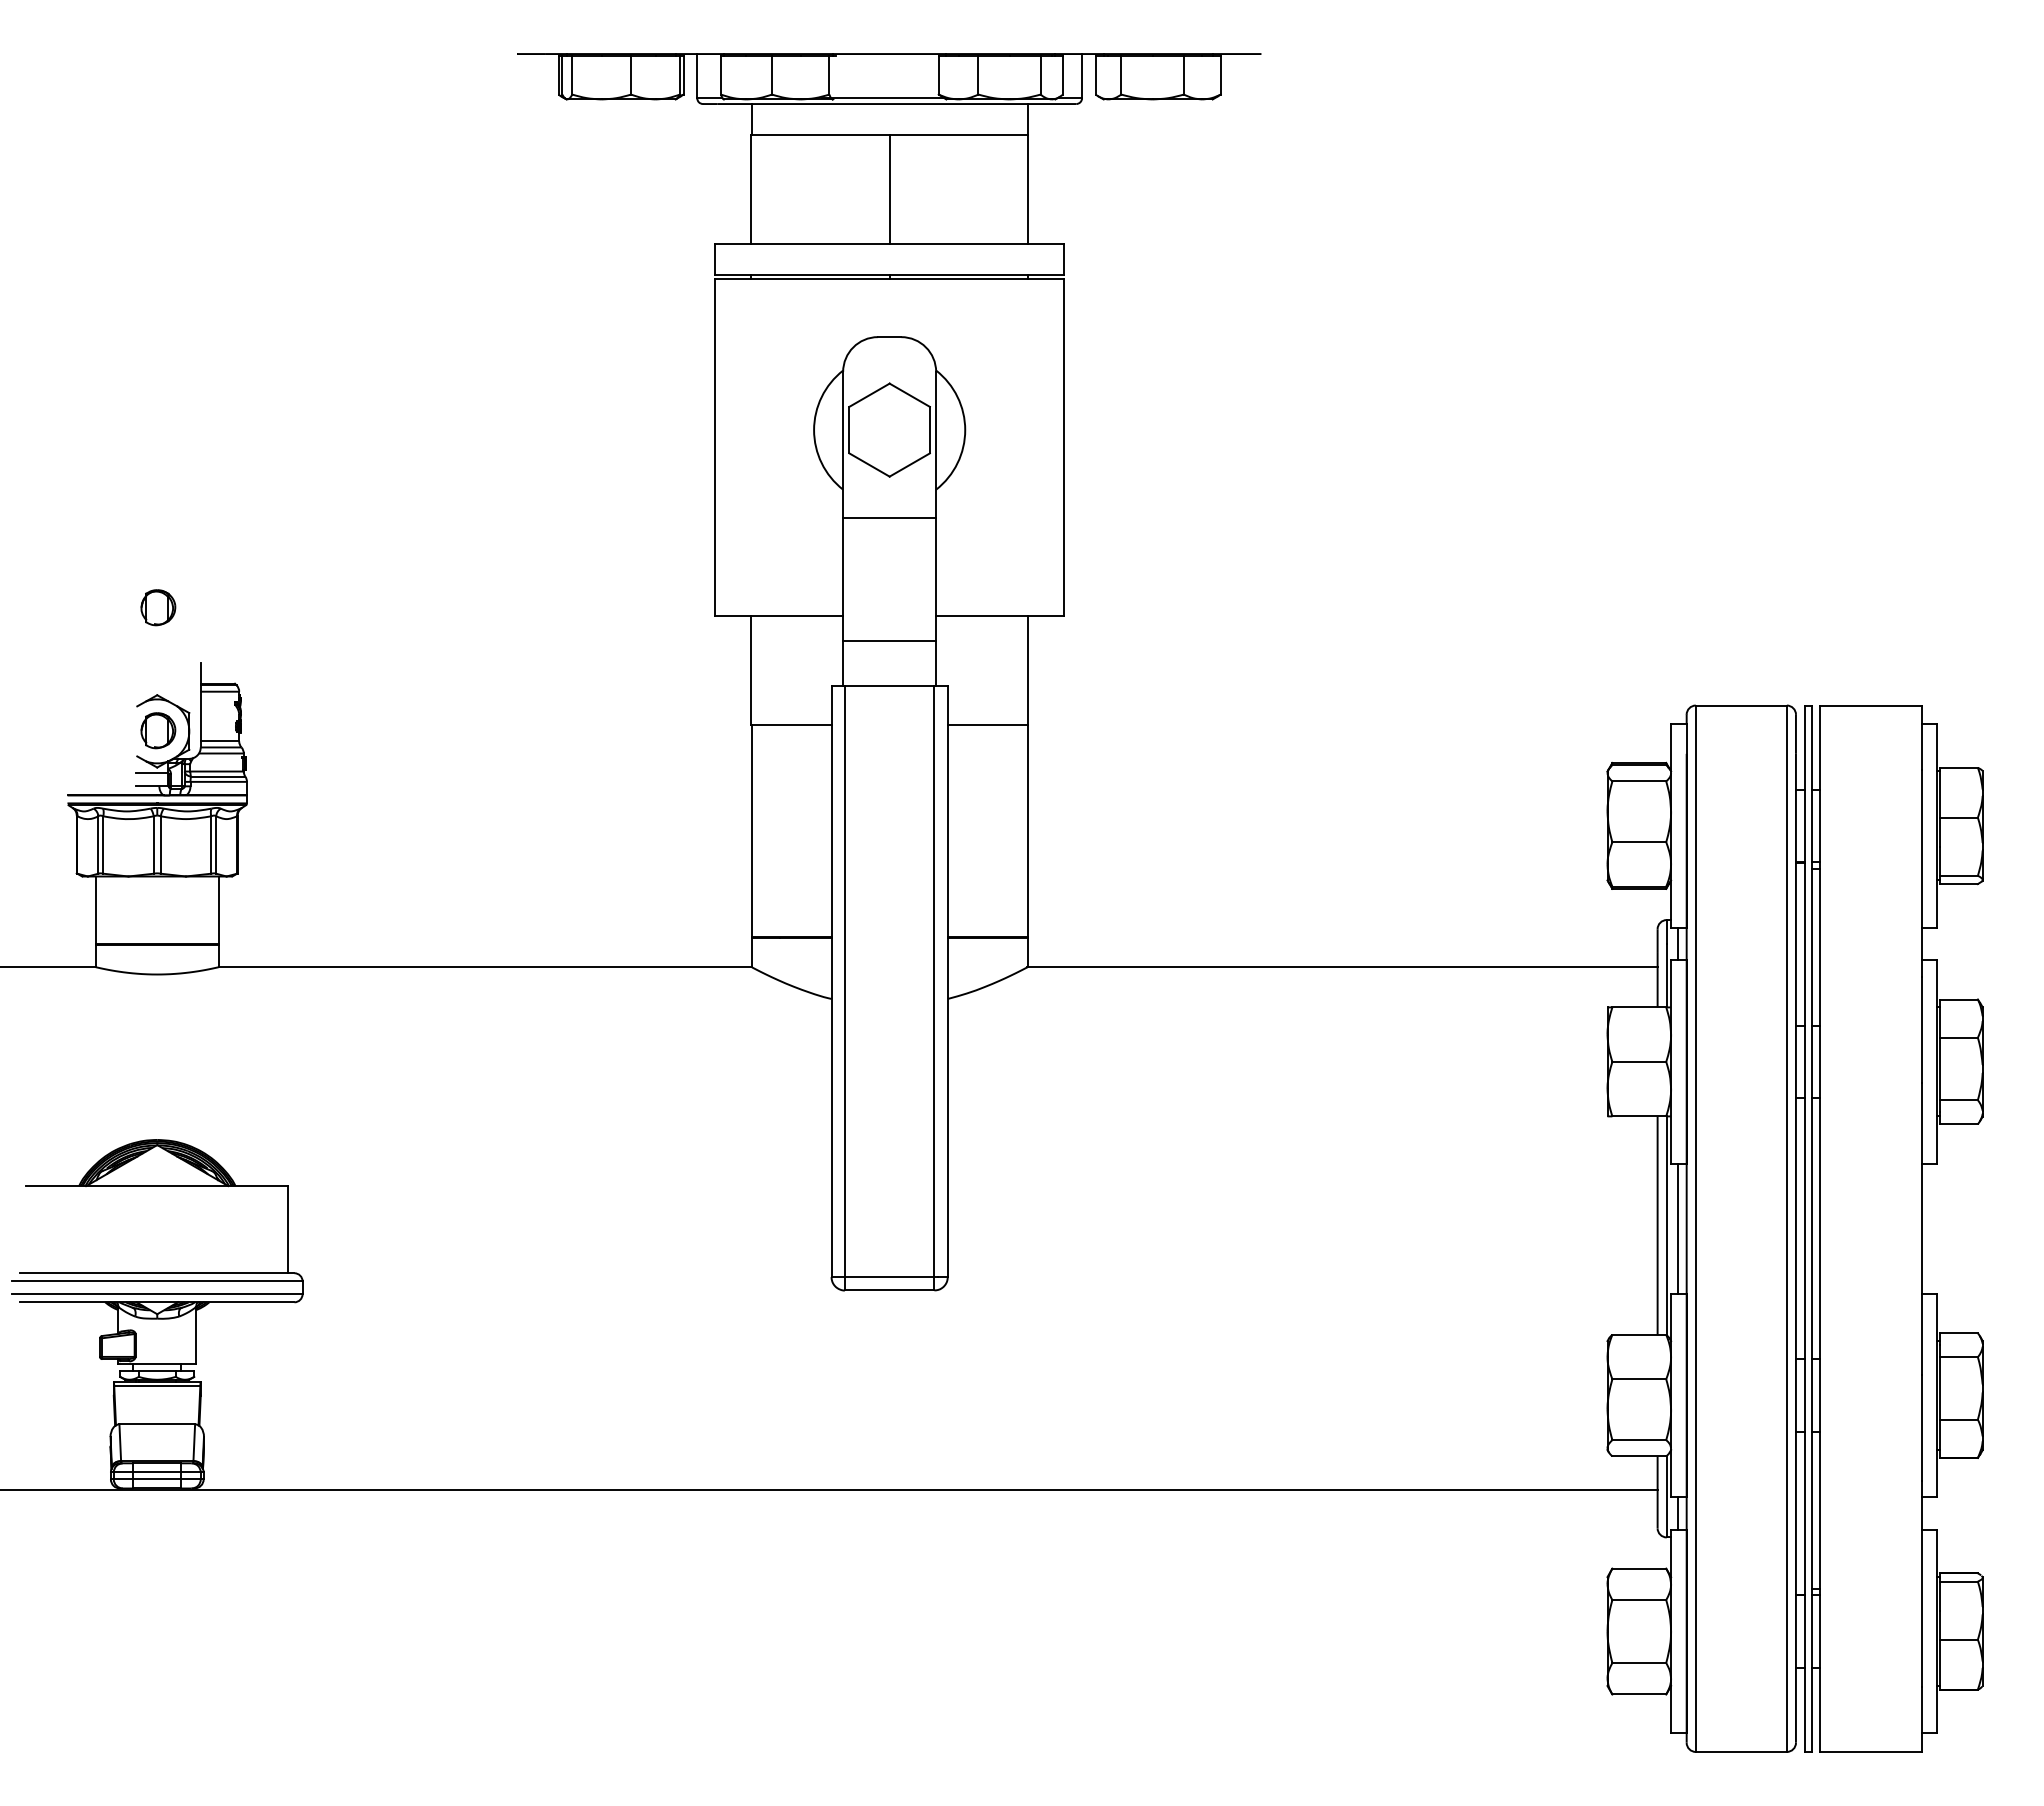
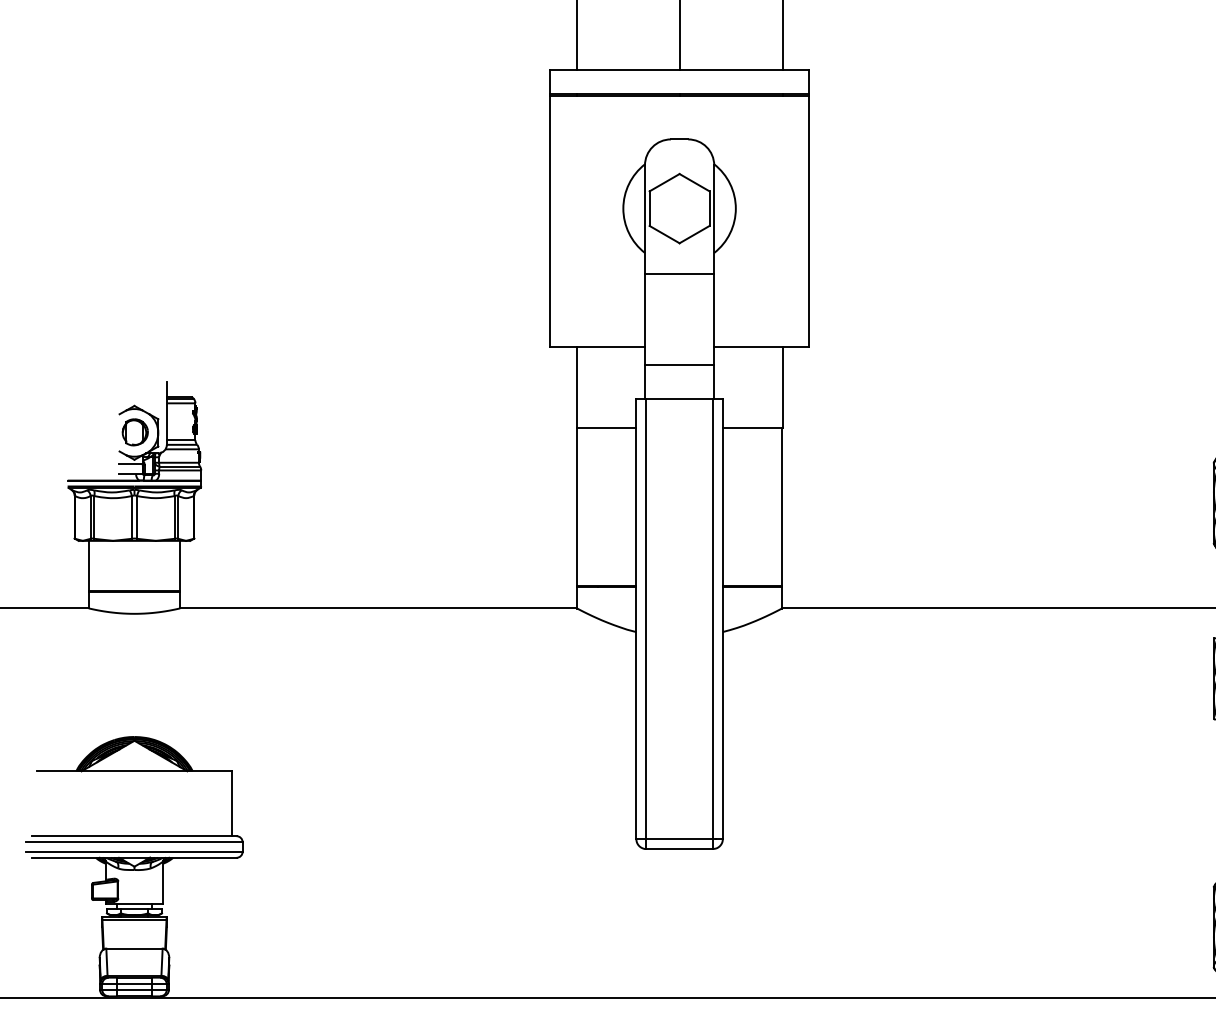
part: (158, 607) -> (135, 340), removed

